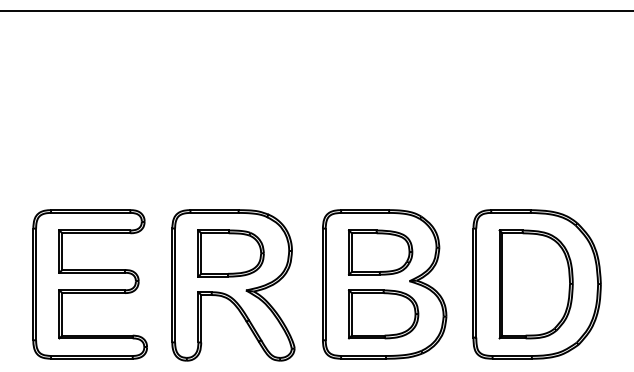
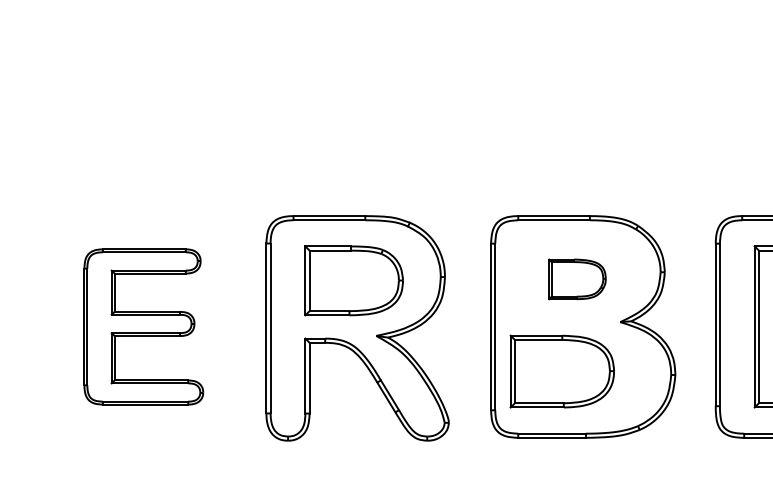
part: (380, 252) -> (577, 279), size x0.6
part: (89, 284) -> (142, 327), size x0.7
part: (383, 314) -> (562, 371), moved

